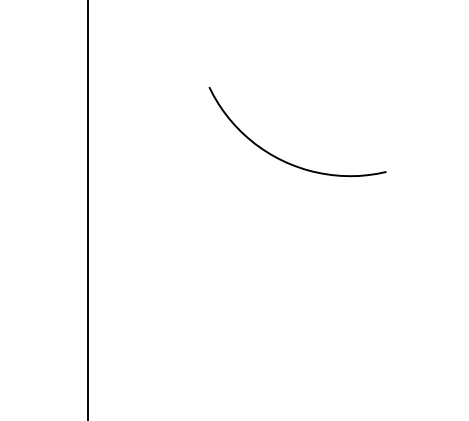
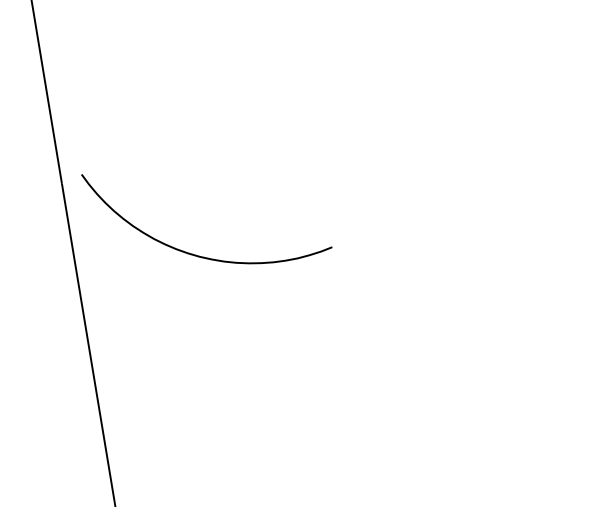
curve: (284, 160) -> (196, 254), moved

